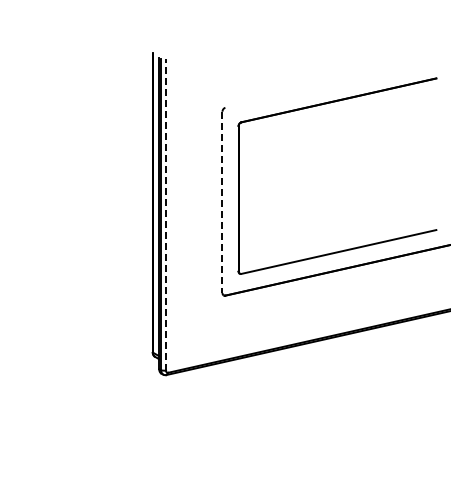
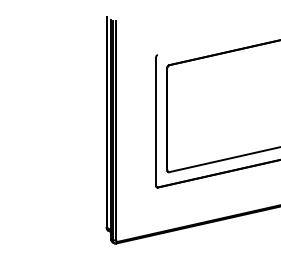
line: (222, 202) -> (155, 121), dashed -> solid
line: (166, 215) -> (116, 130), dashed -> solid

